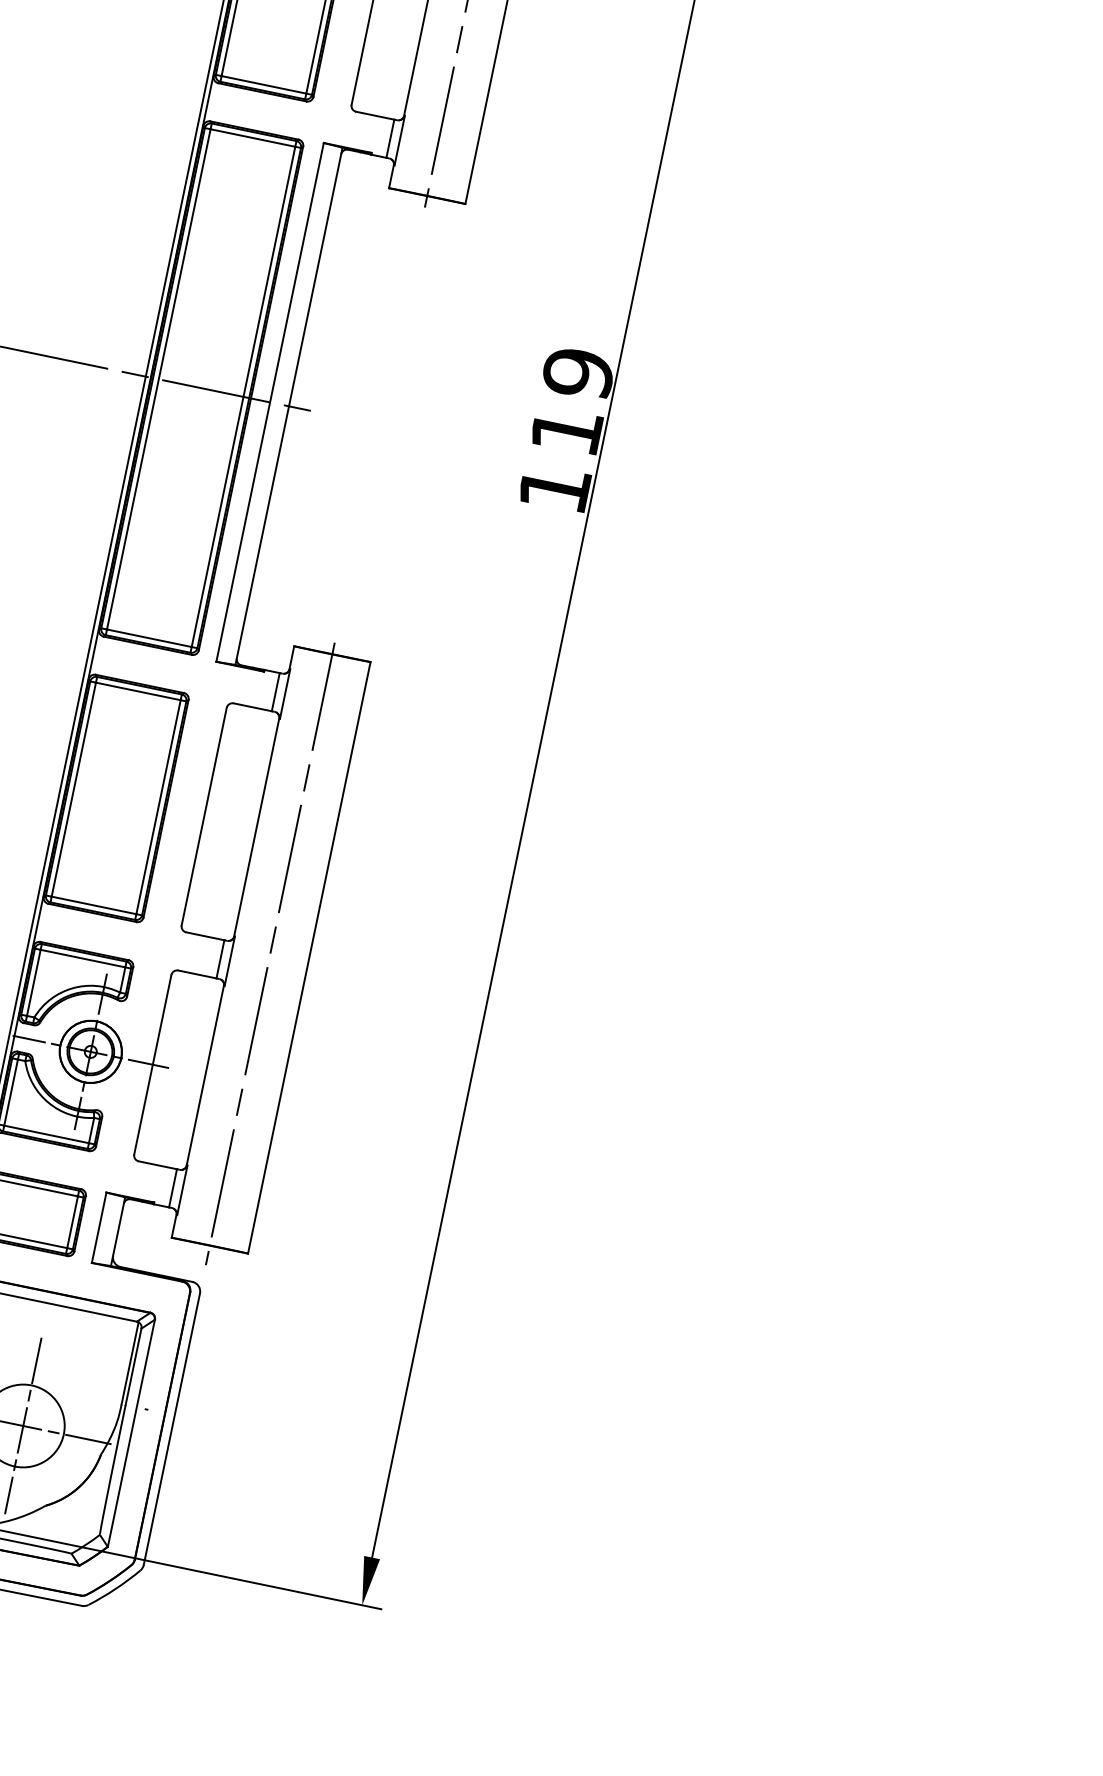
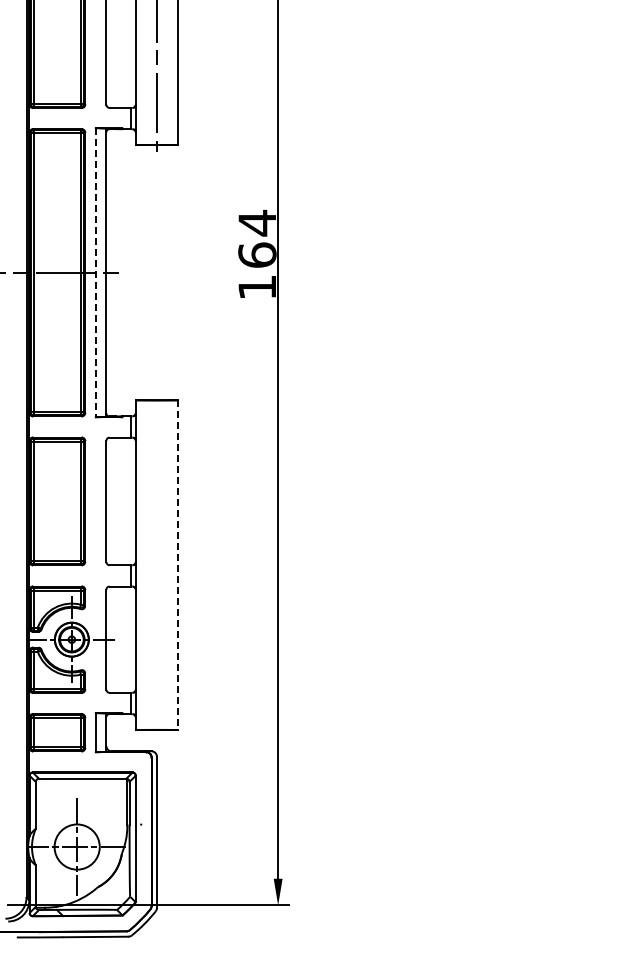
text: (572, 400) -> (257, 238), 119 -> 164
line: (269, 401) -> (95, 272), solid -> dashed
line: (269, 953) -> (156, 567), removed
line: (309, 958) -> (178, 565), solid -> dashed

